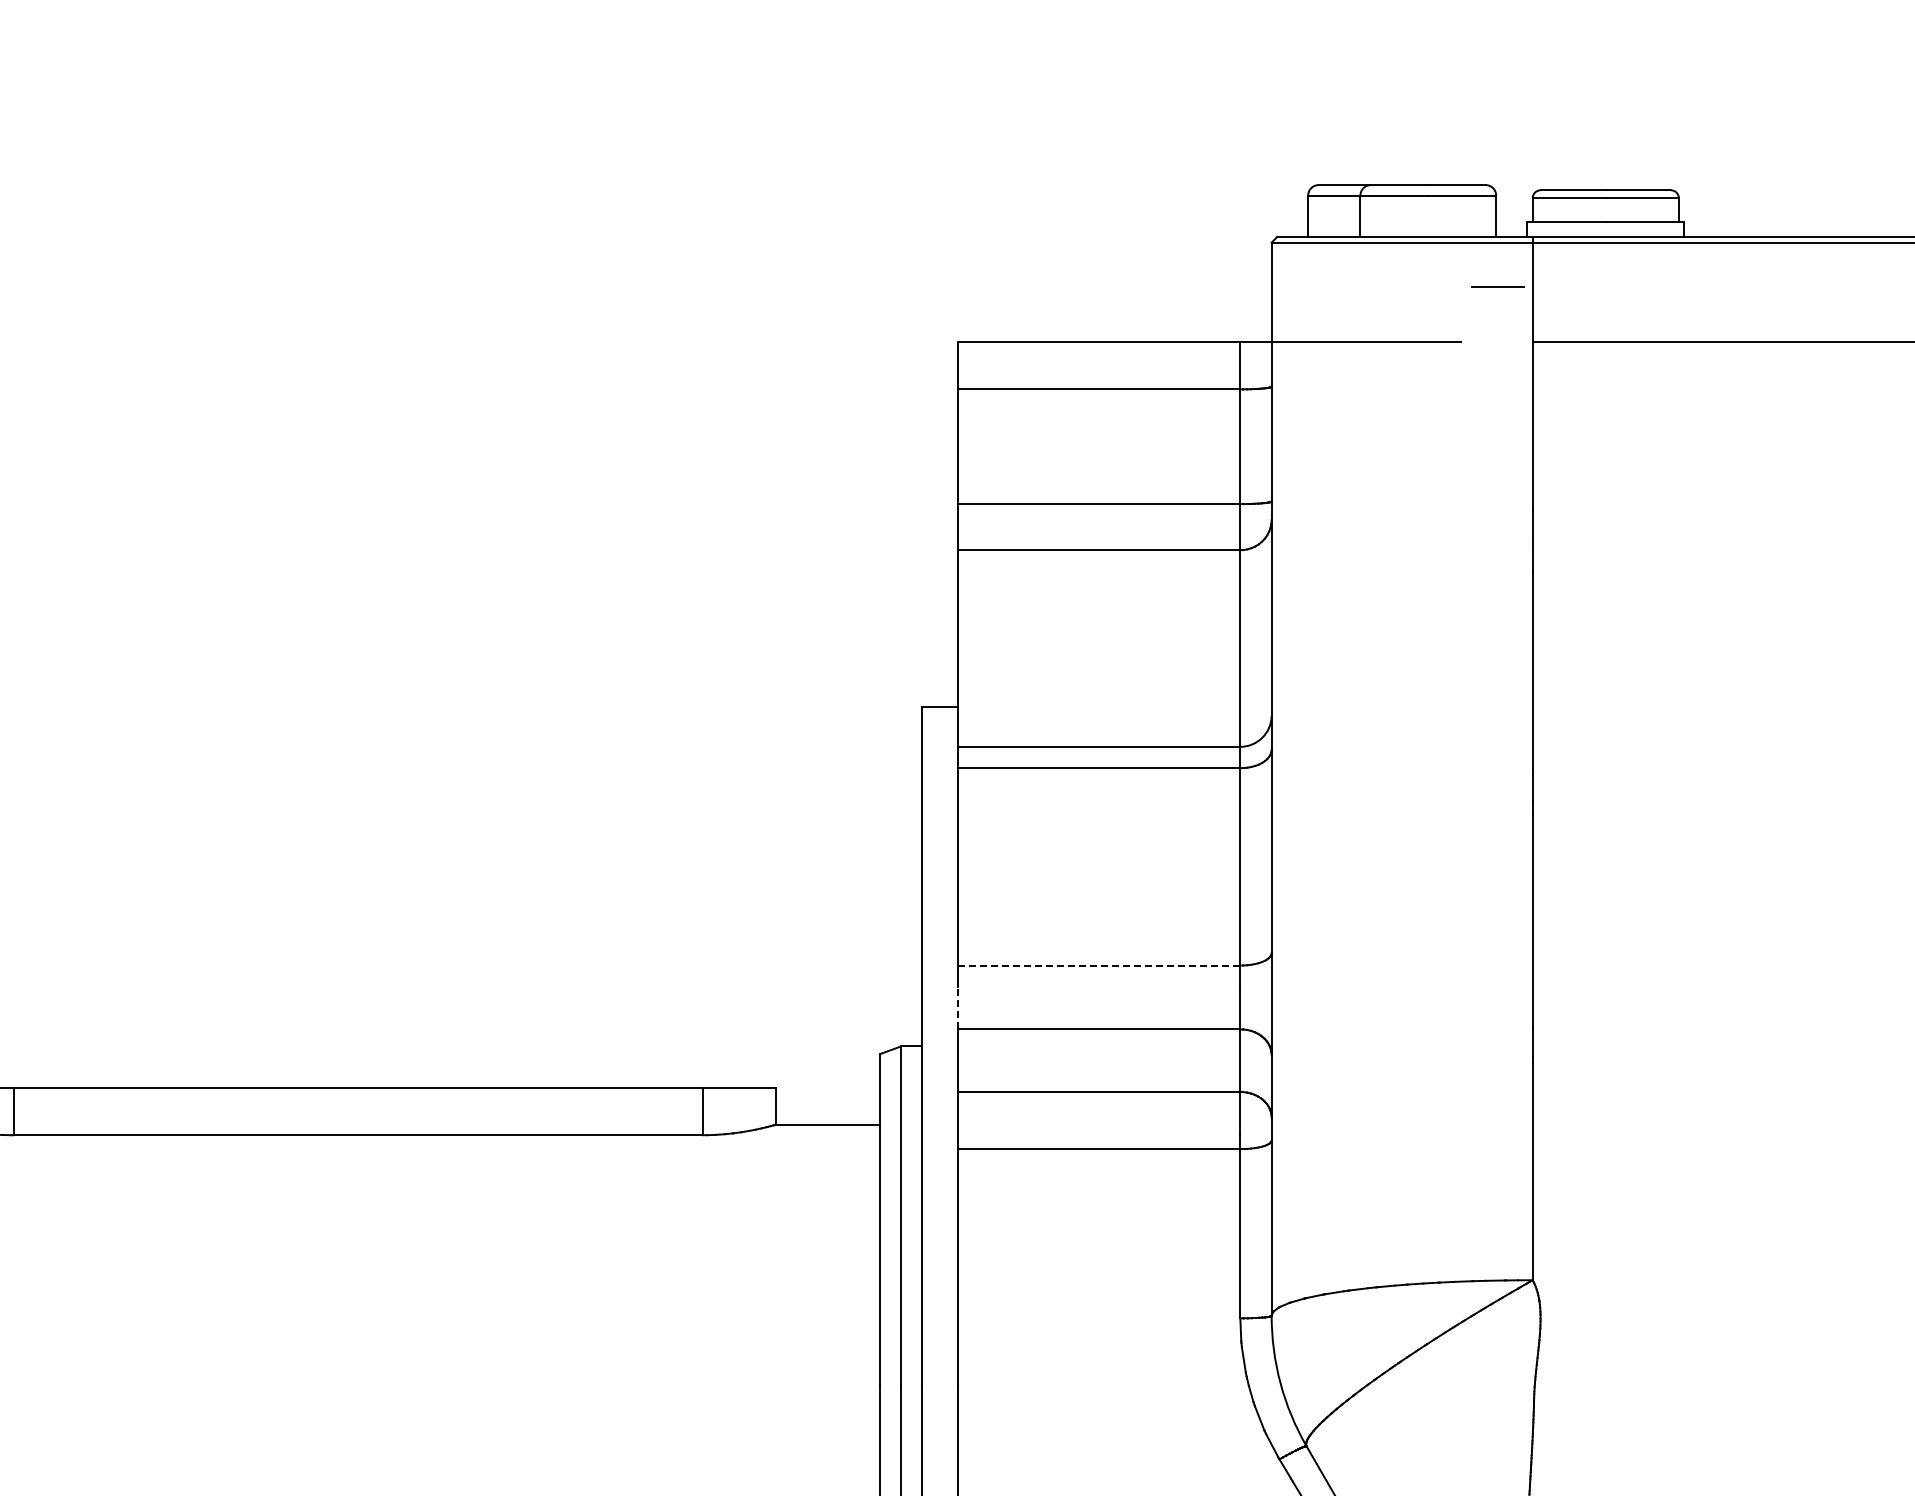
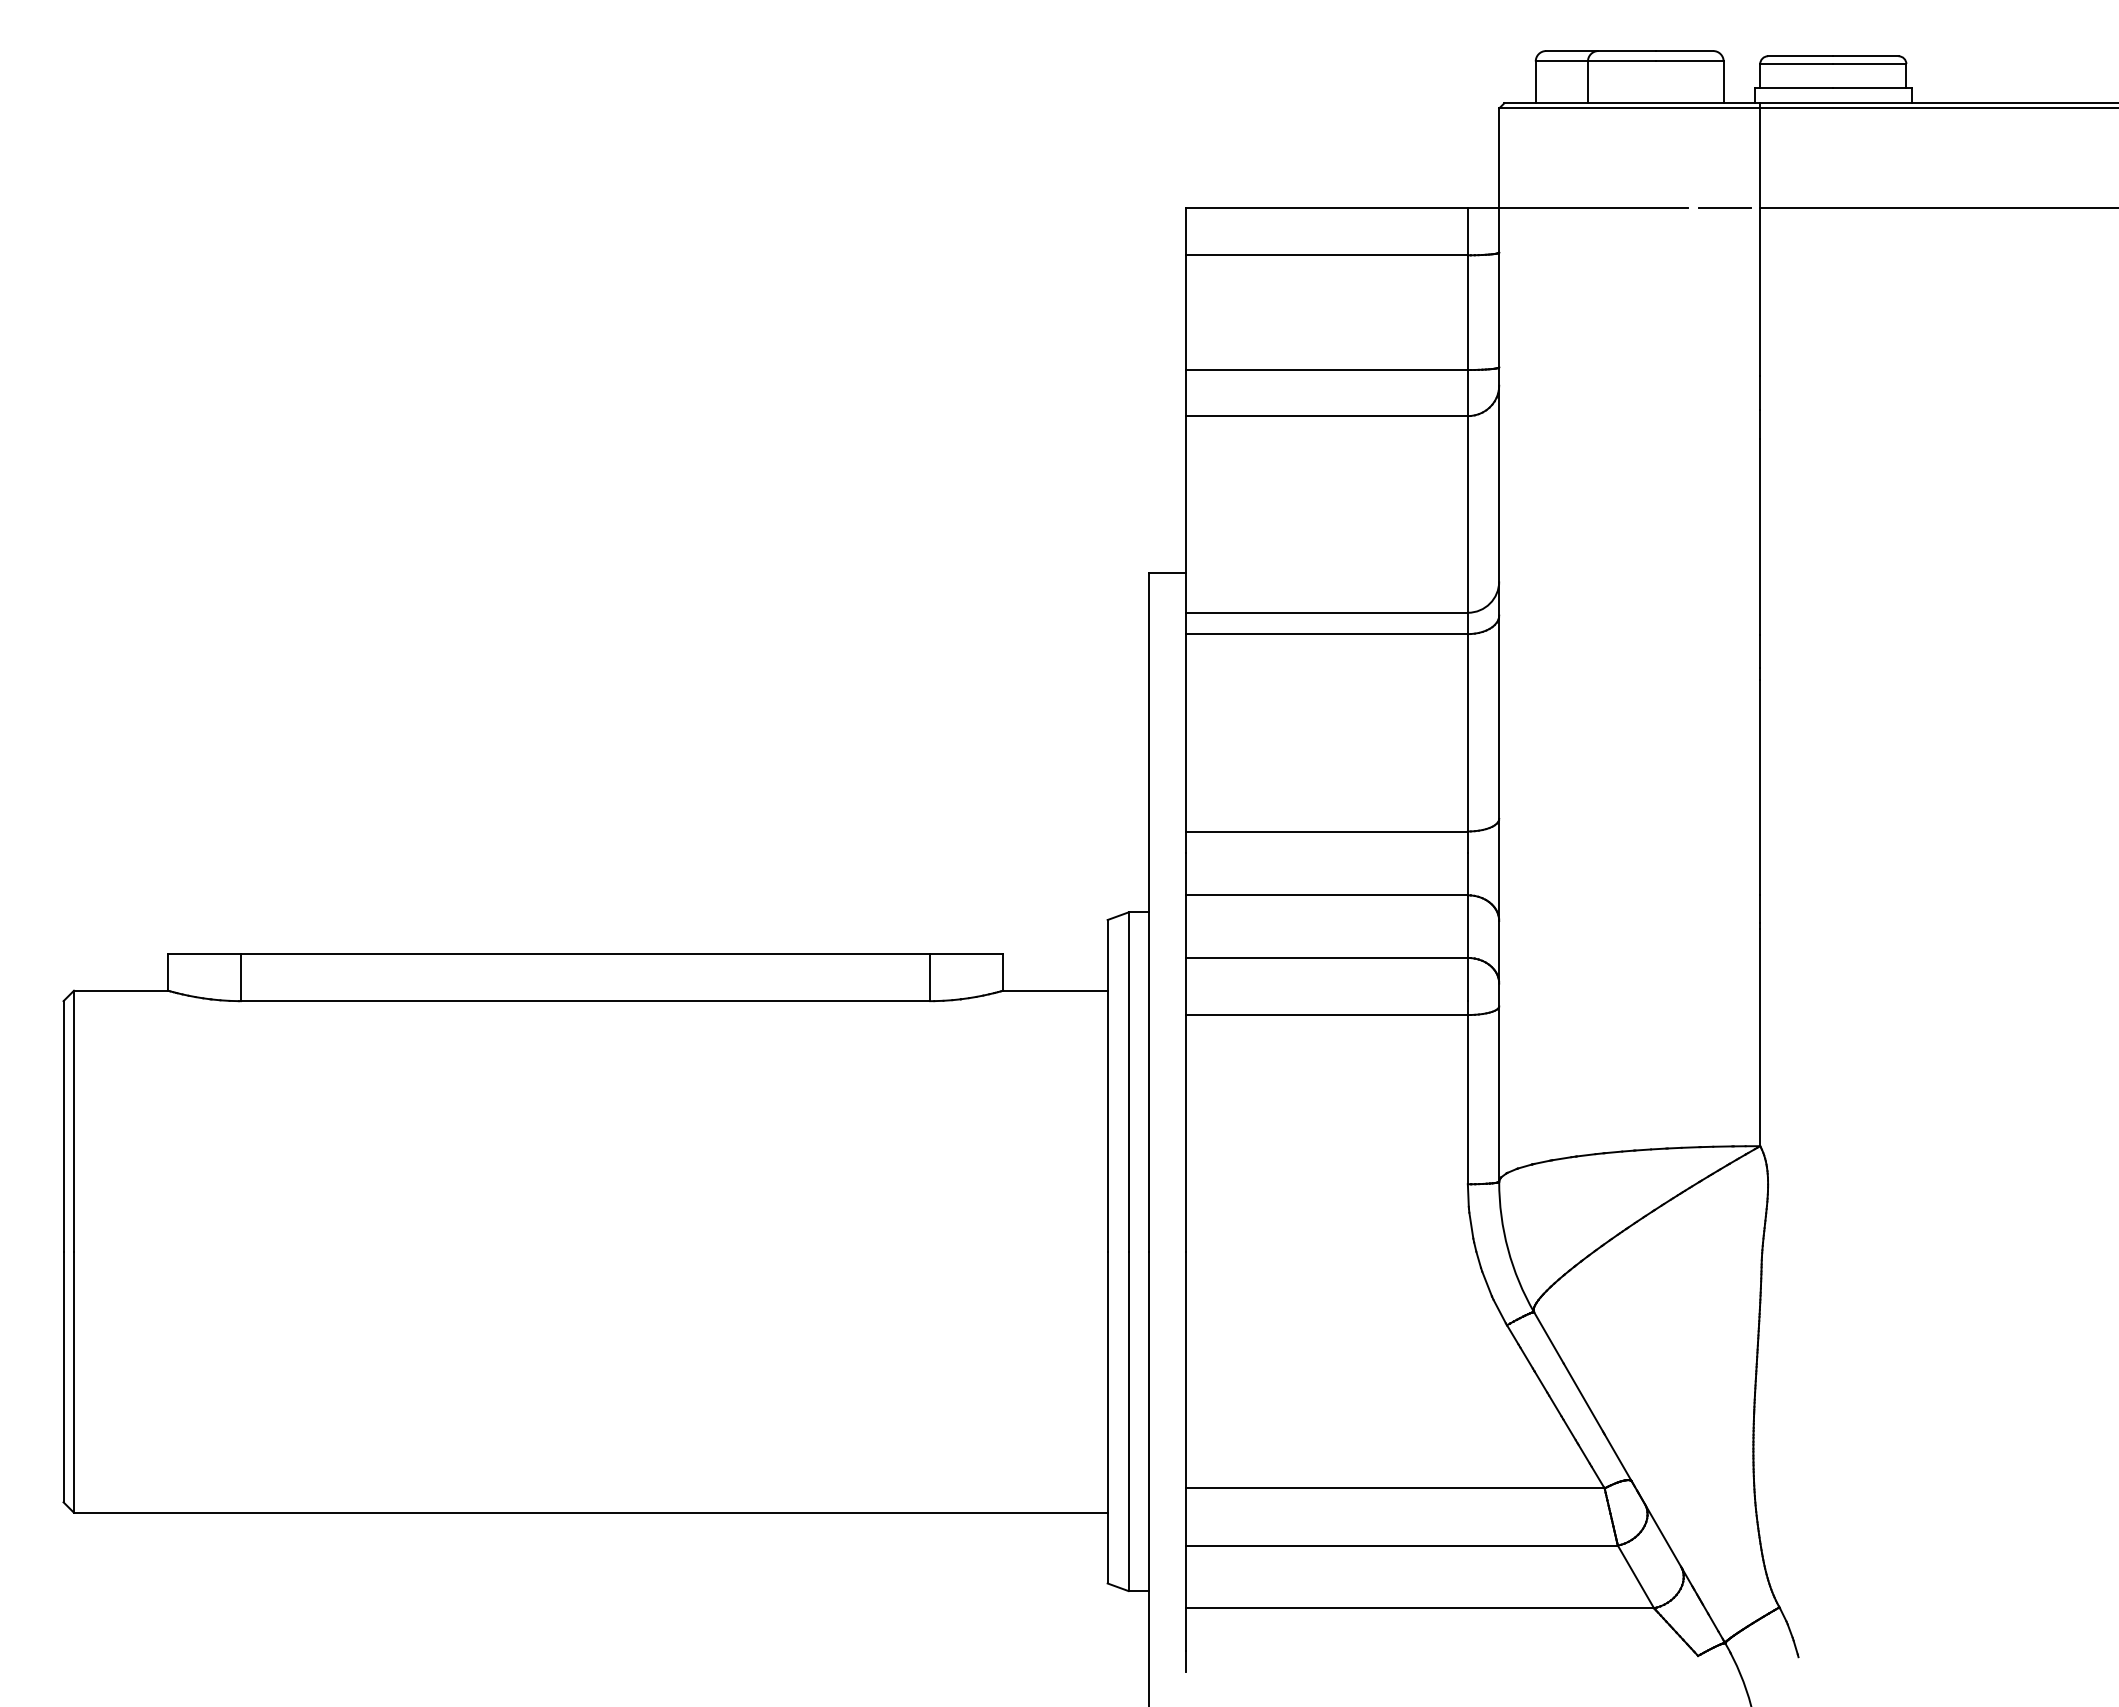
line: (1496, 286) -> (1724, 207), moved
line: (1098, 965) -> (1326, 831), dashed -> solid
line: (957, 1007) -> (1185, 873), dashed -> solid

